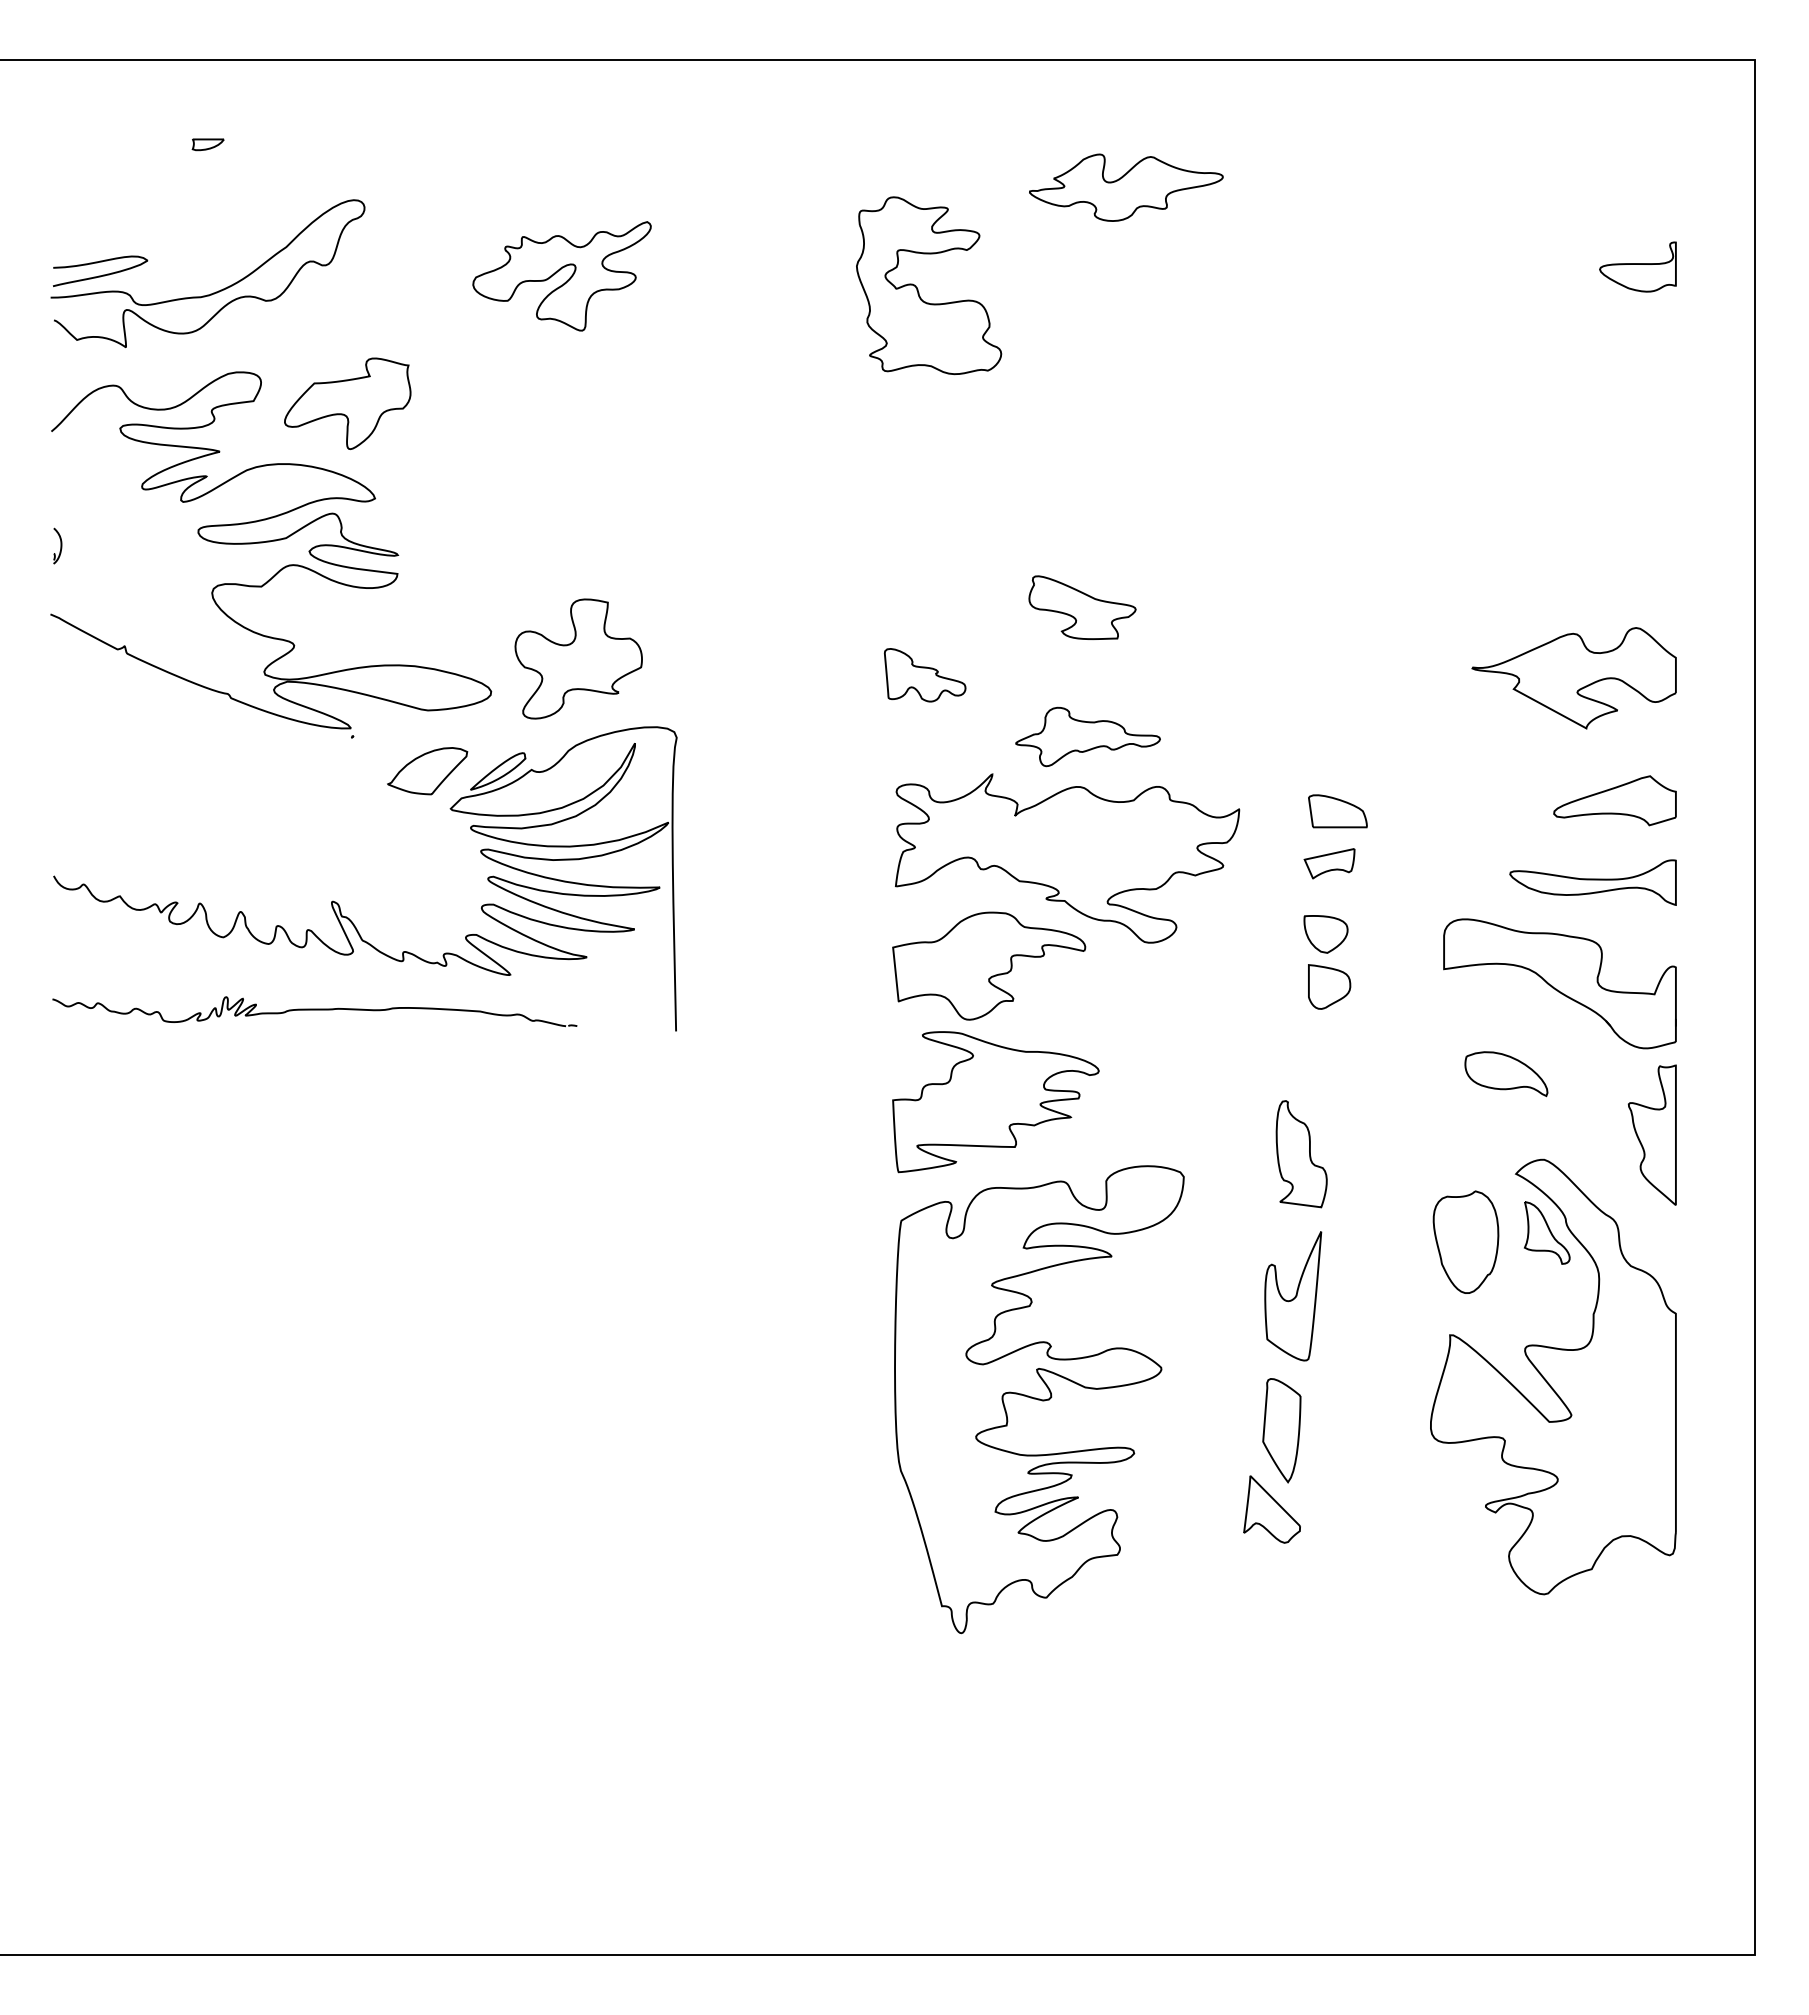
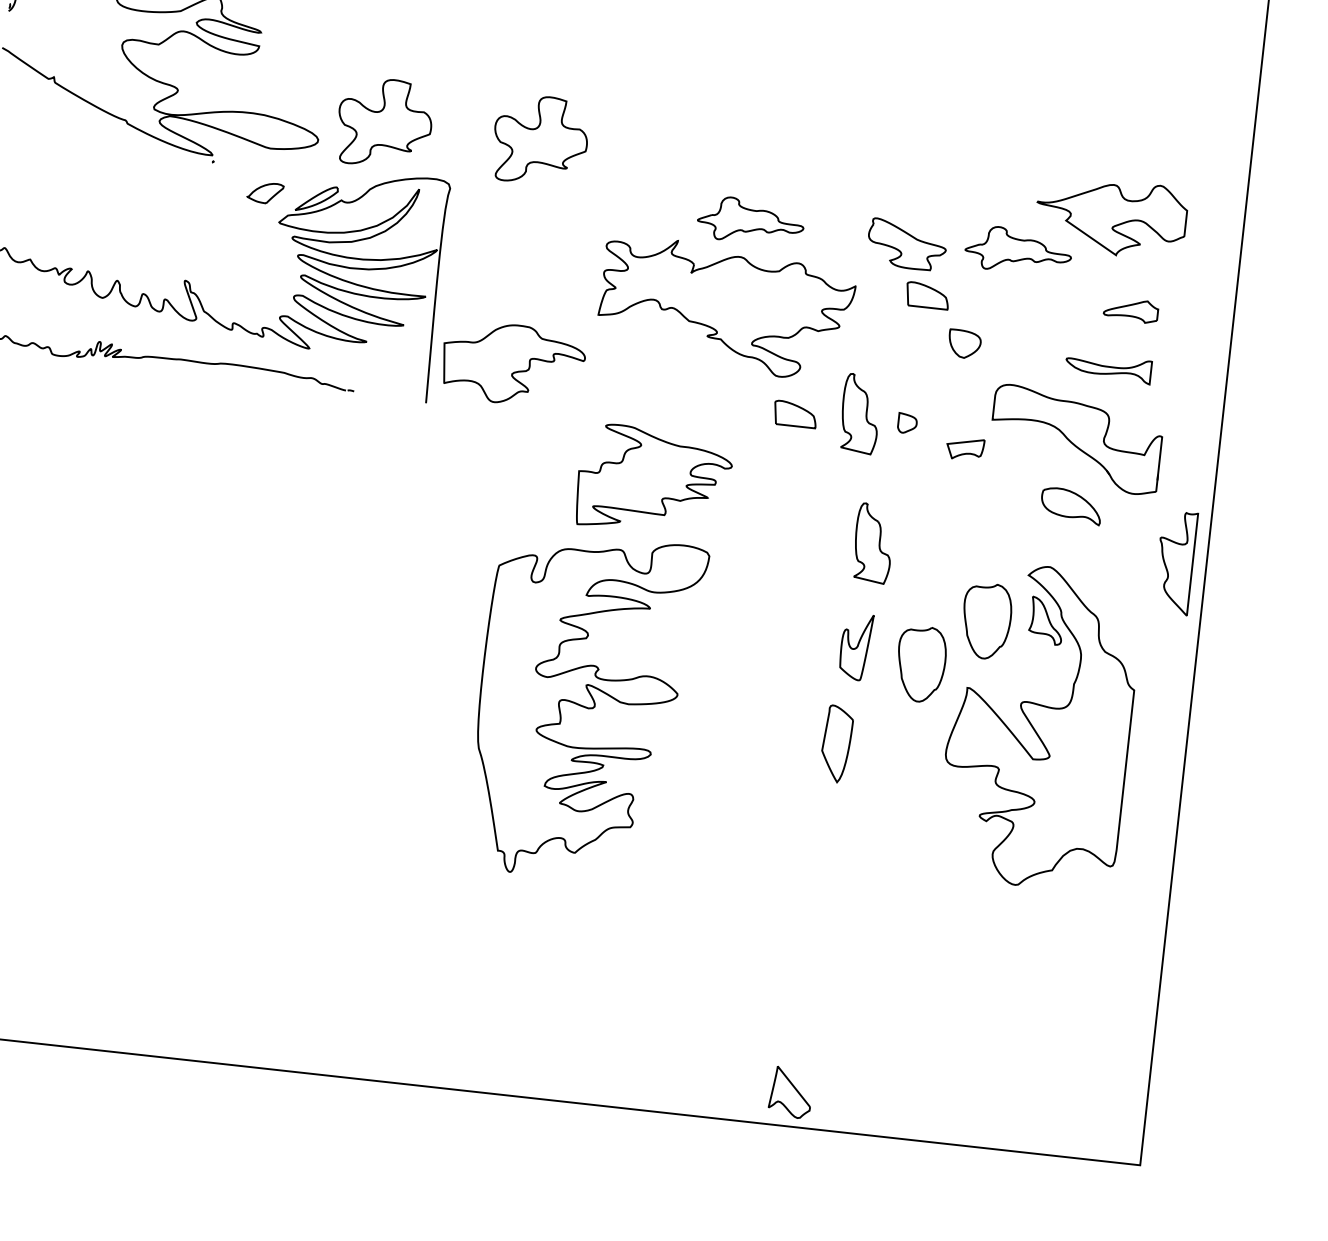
part: (1082, 607) -> (907, 244), moved
part: (791, 658) -> (540, 139), added
part: (925, 675) -> (637, 163), removed
part: (1453, 736) -> (1018, 250), added
part: (427, 771) -> (265, 193), size x0.6
part: (1614, 800) -> (1130, 310), size x0.6
part: (1329, 863) -> (965, 448), moved
part: (1592, 882) -> (1108, 368), size x0.7
part: (1325, 934) -> (964, 344), moved
part: (989, 965) -> (513, 364), moved
part: (1264, 981) -> (860, 414), added
part: (1329, 986) -> (907, 423), size x0.6
part: (1176, 991) -> (795, 414), added
part: (1506, 1074) -> (1071, 506), moved
part: (1651, 1134) -> (1174, 562), moved
part: (1293, 1296) -> (856, 646), size x0.7
part: (1383, 1309) -> (920, 663), added
part: (1039, 1399) -> (585, 707), moved
part: (1271, 1509) -> (790, 1092), moved

